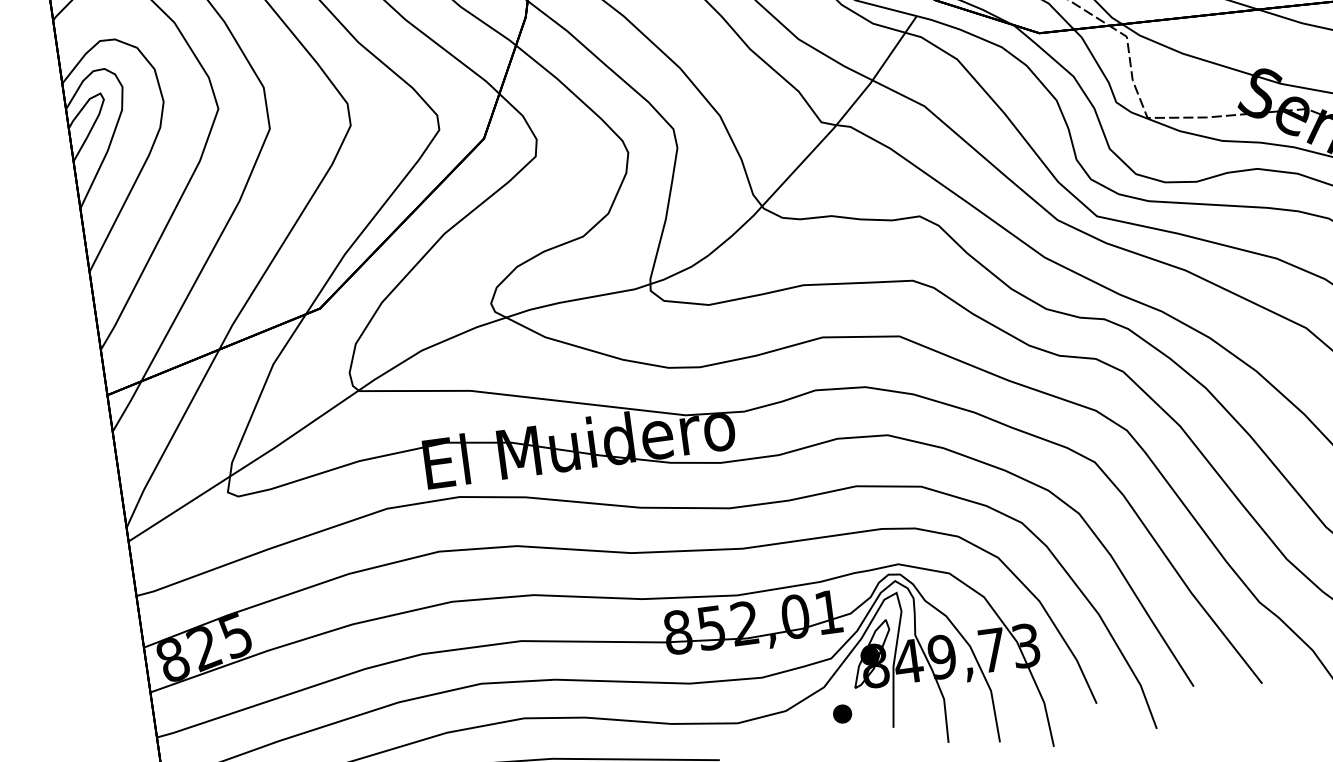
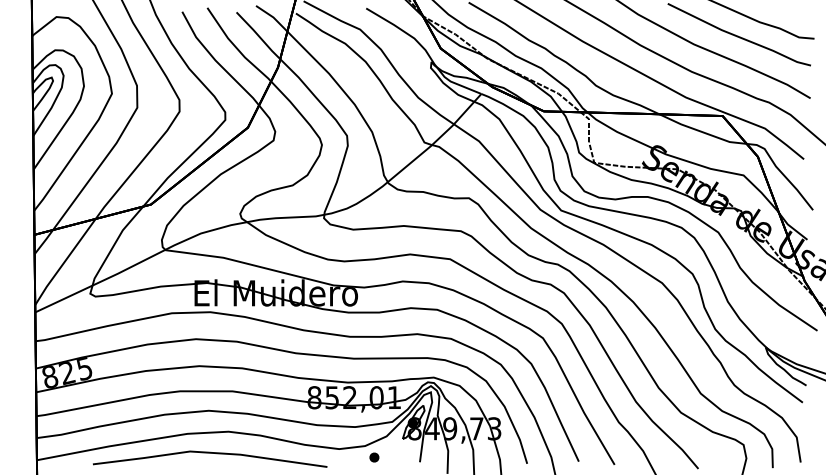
part: (842, 713) -> (374, 457), moved

